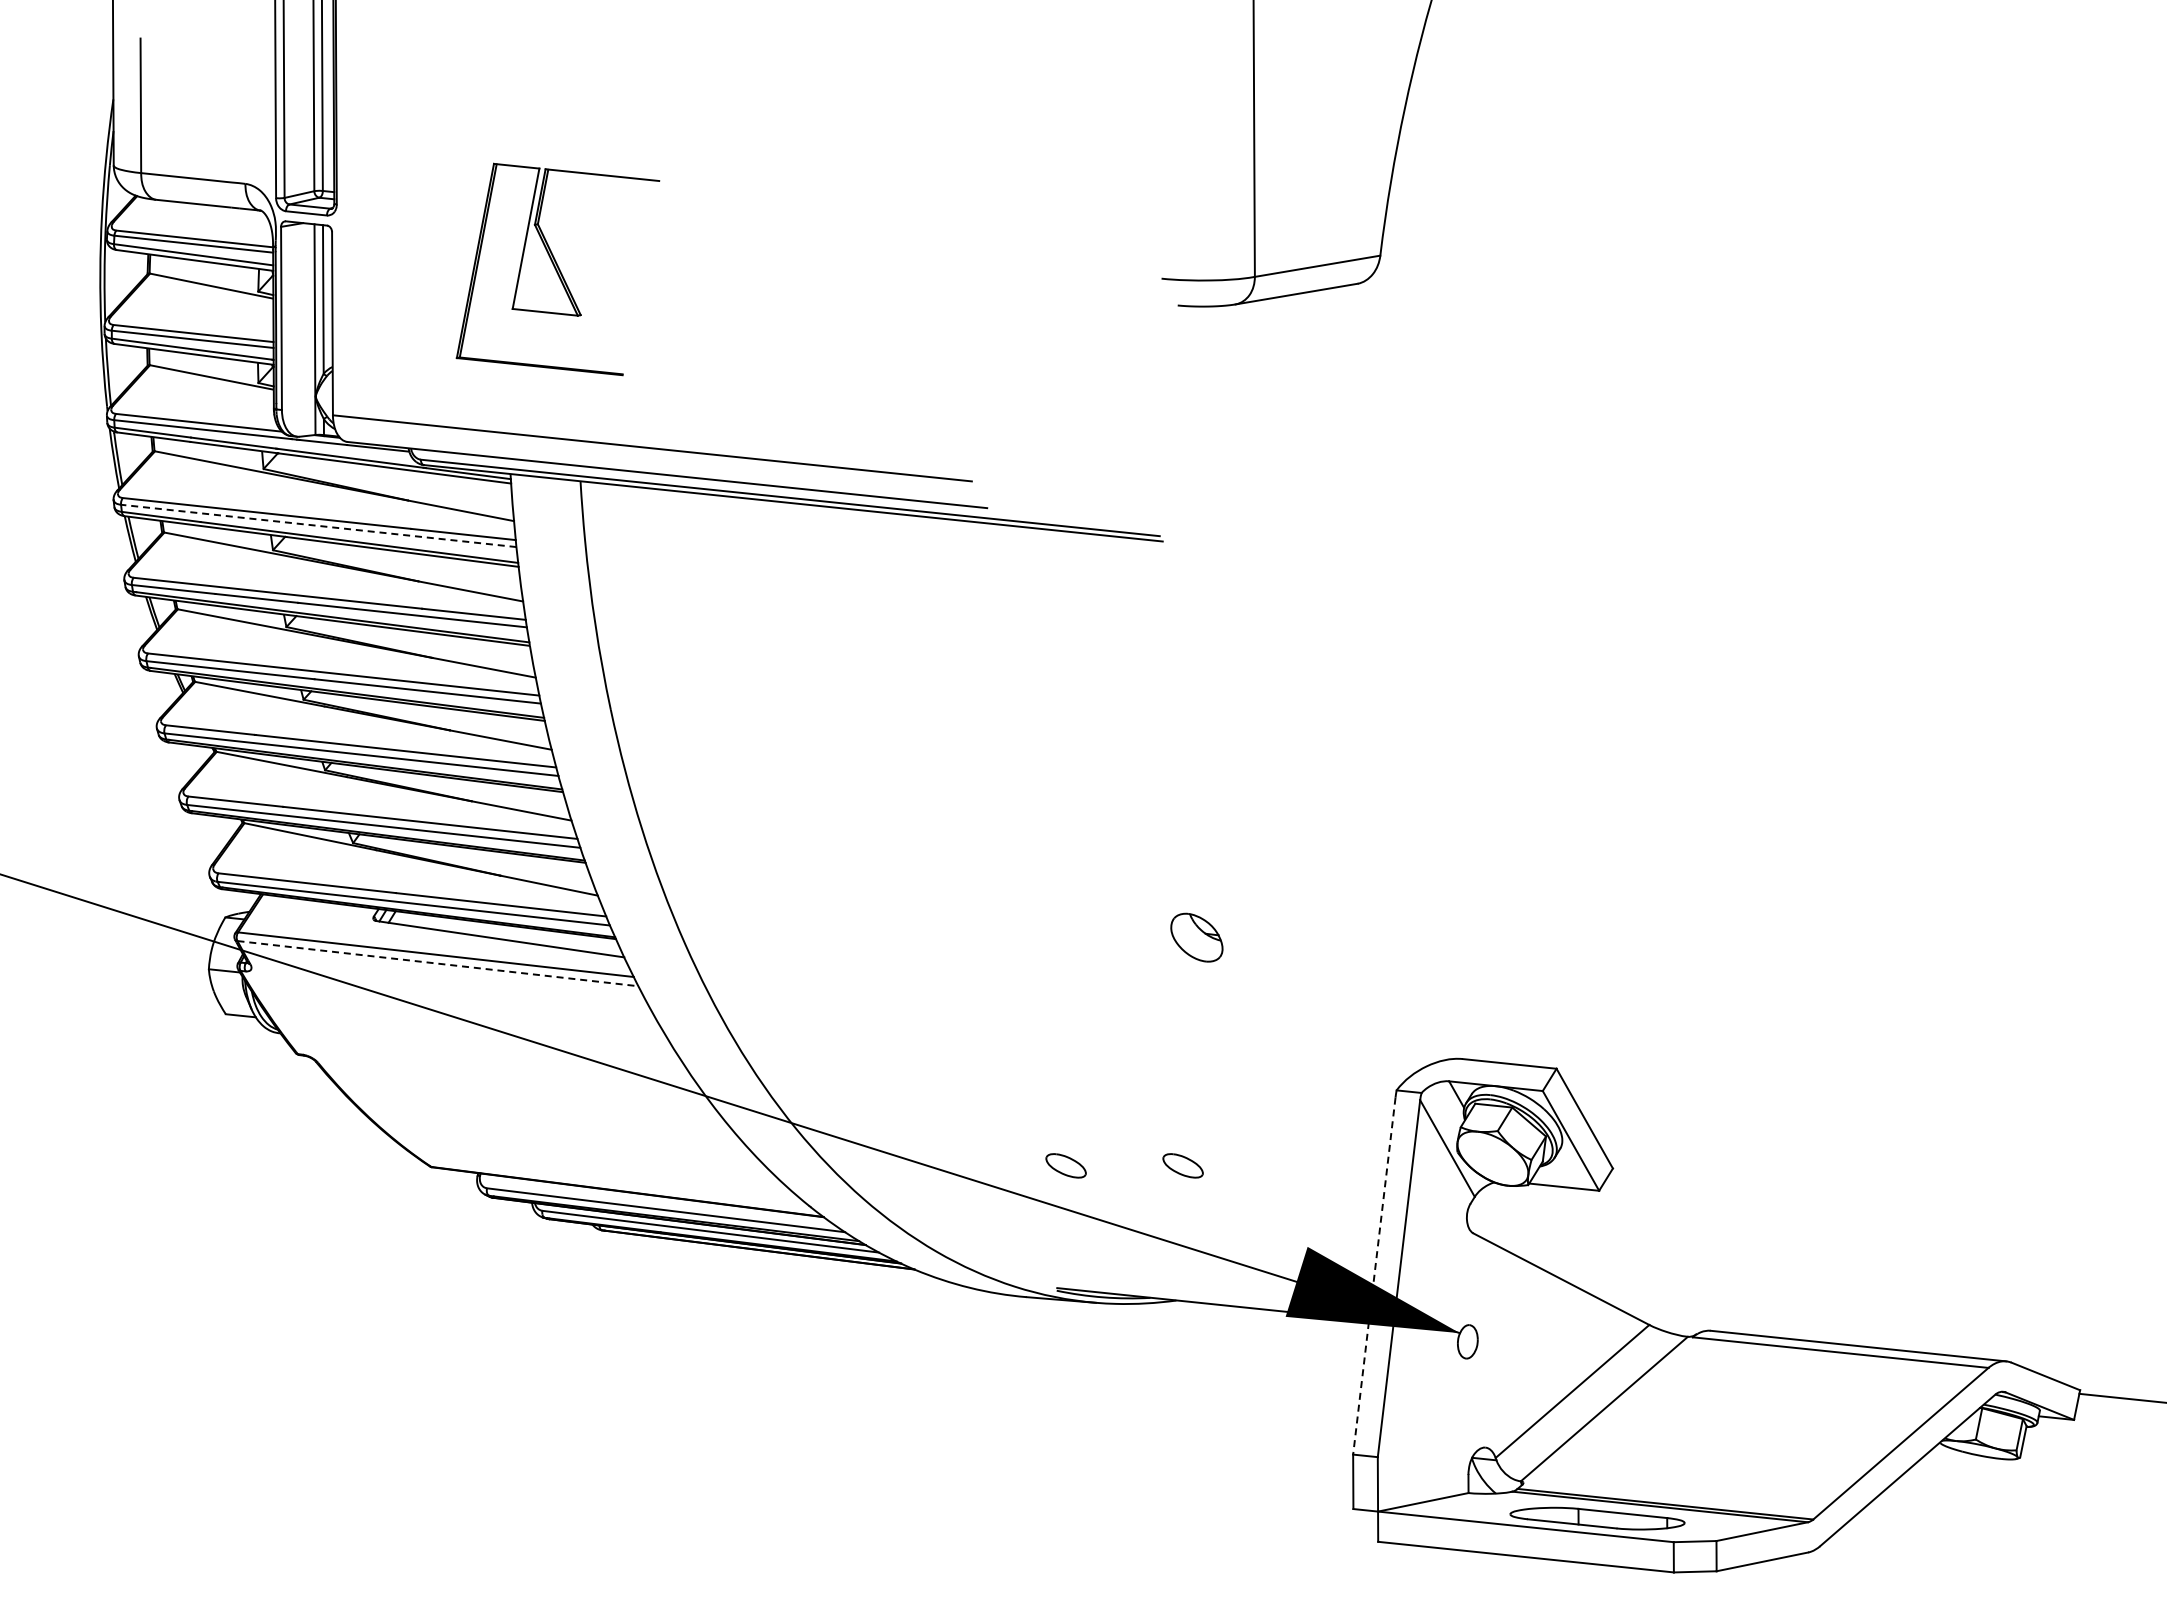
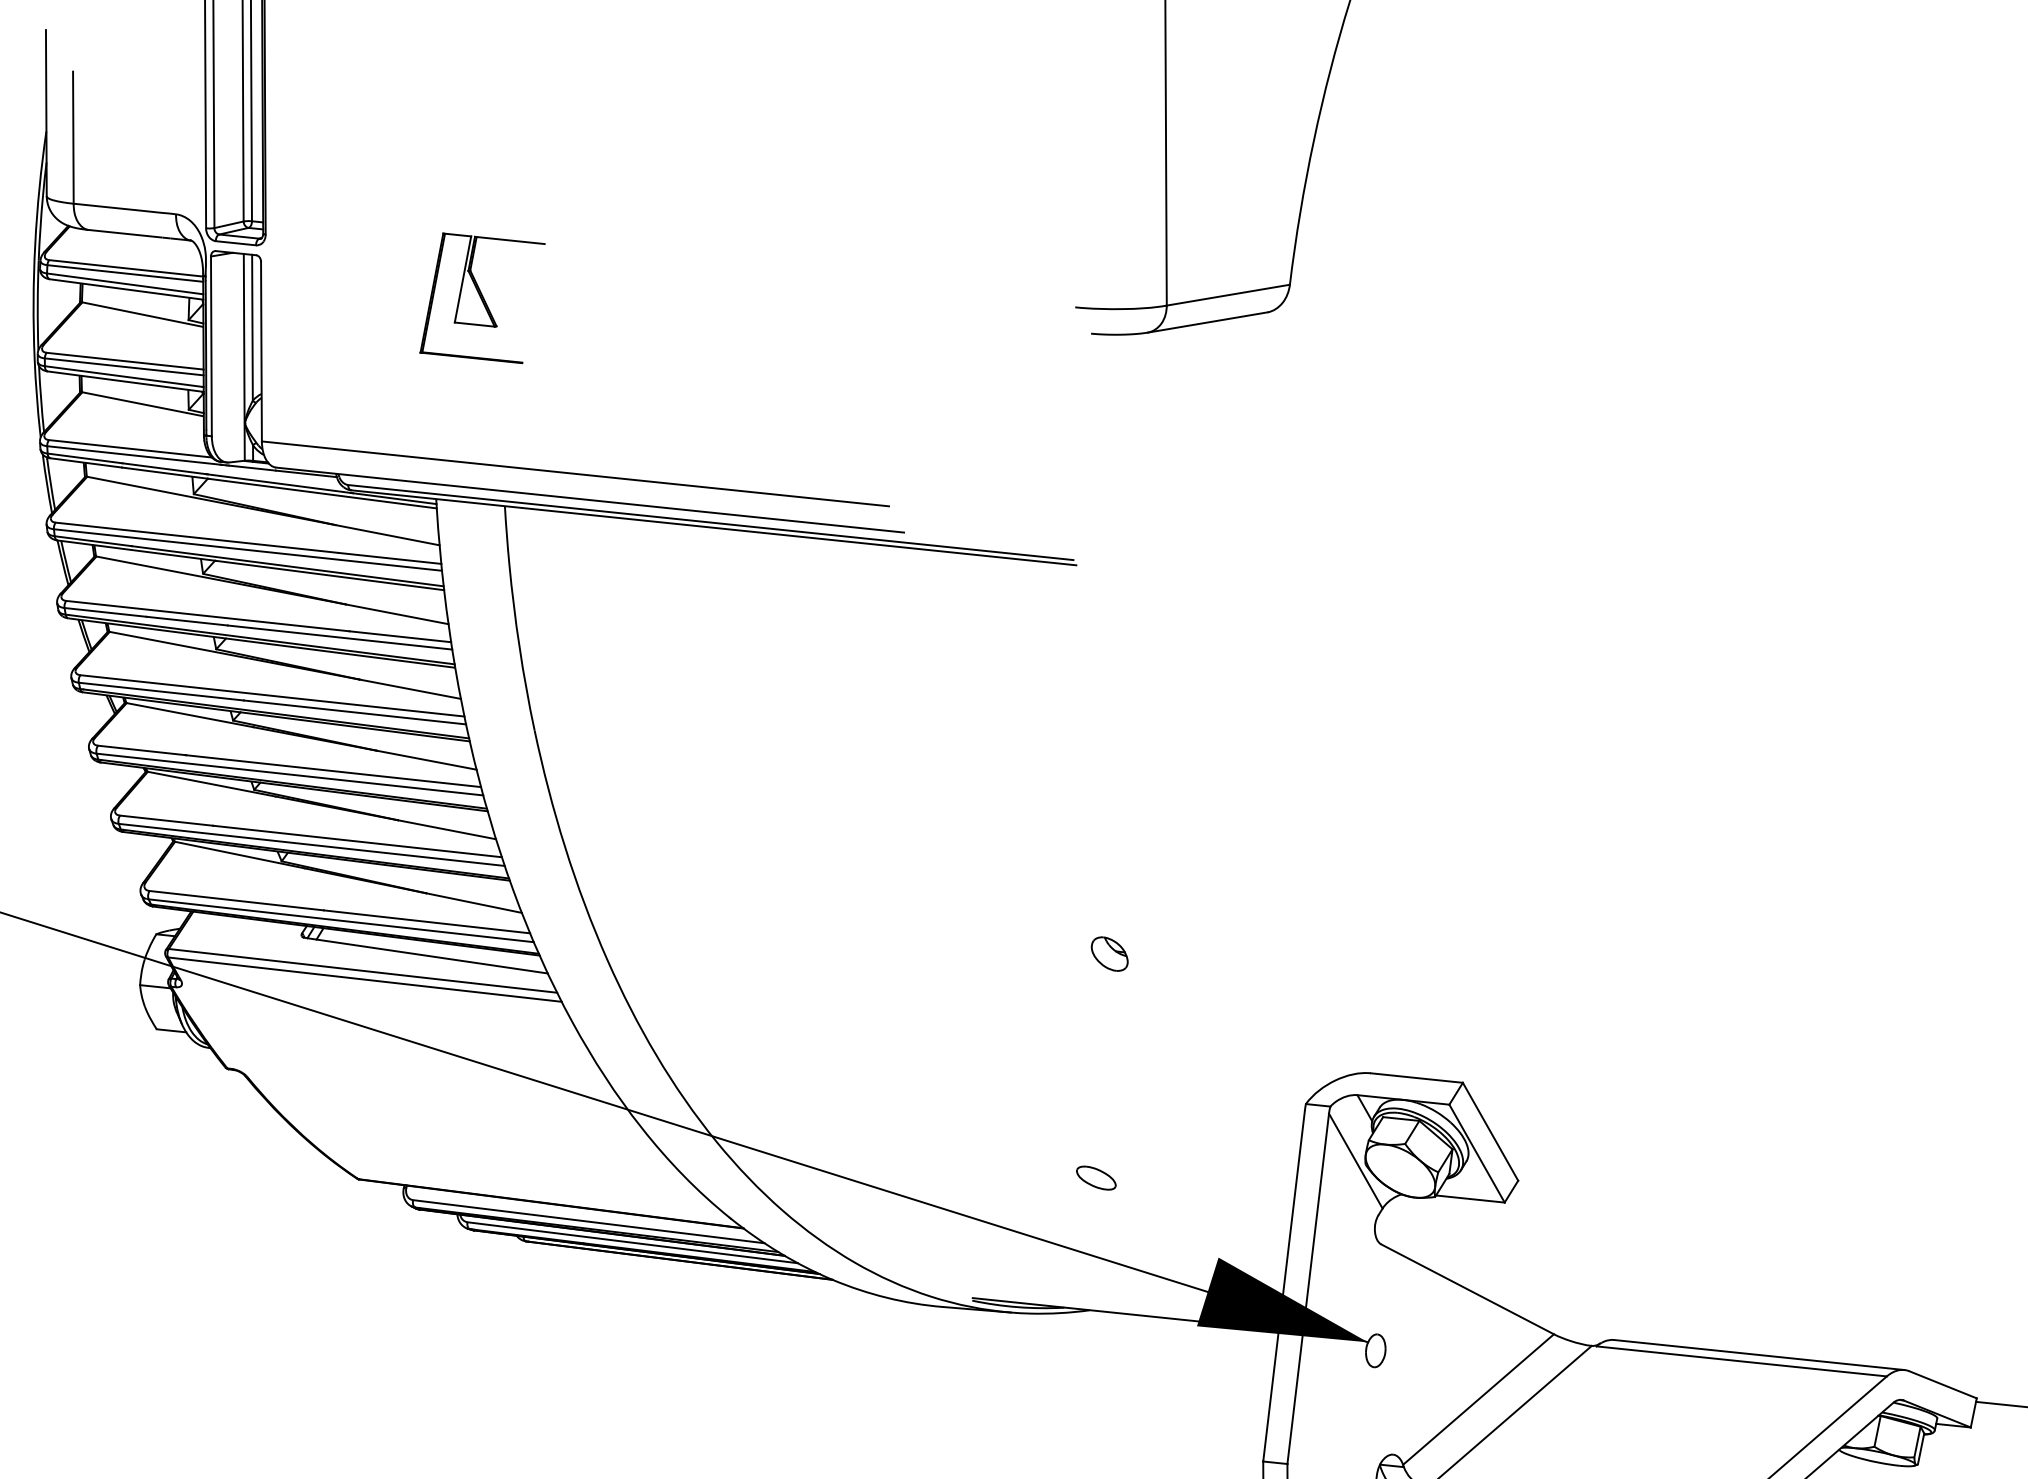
part: (557, 269) -> (482, 298), size x0.62
line: (318, 525) -> (247, 549), dashed -> solid
part: (1196, 937) -> (1109, 953), size x0.71
line: (437, 963) -> (364, 979), dashed -> solid
part: (1065, 1165) -> (980, 1177), removed
line: (1374, 1276) -> (1284, 1286), dashed -> solid

